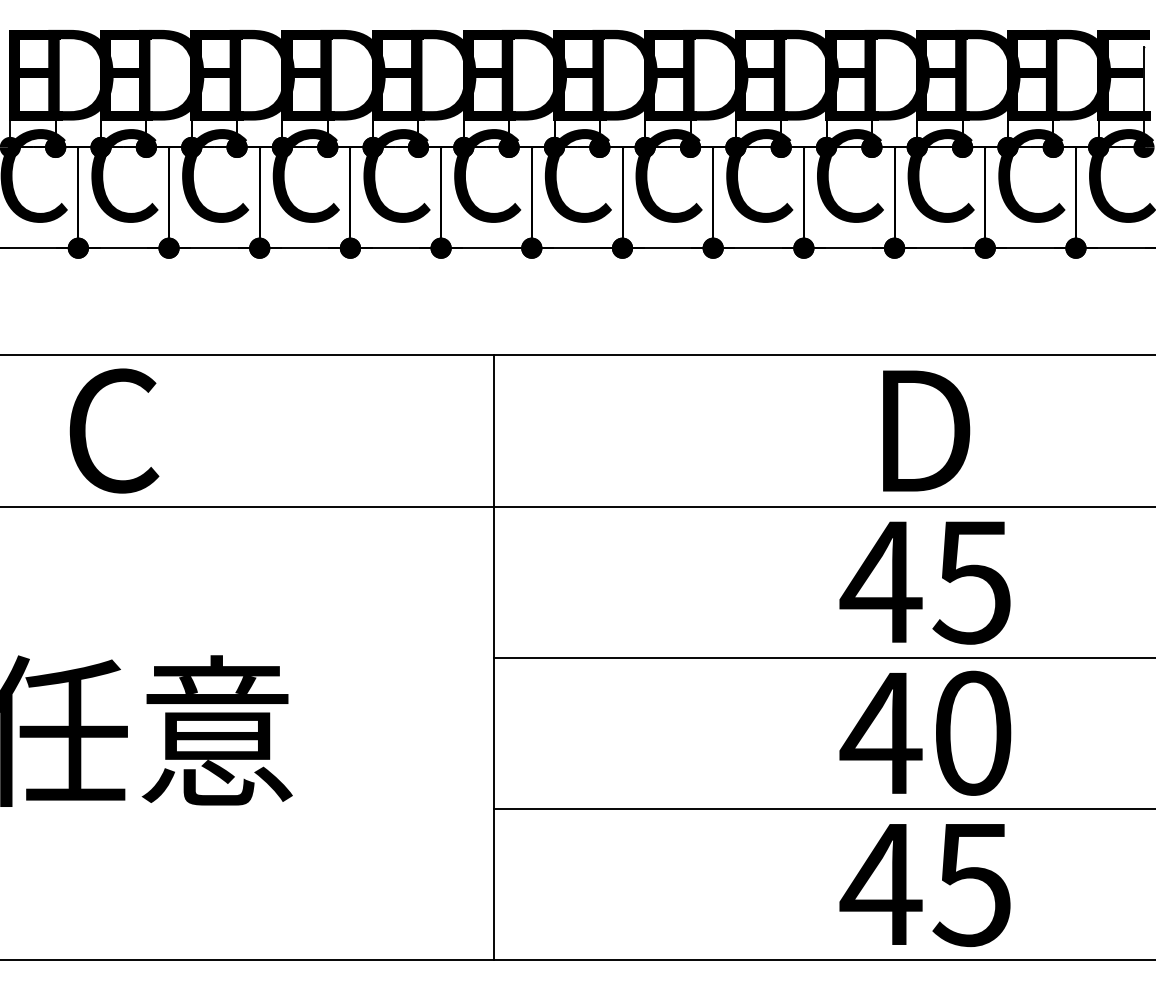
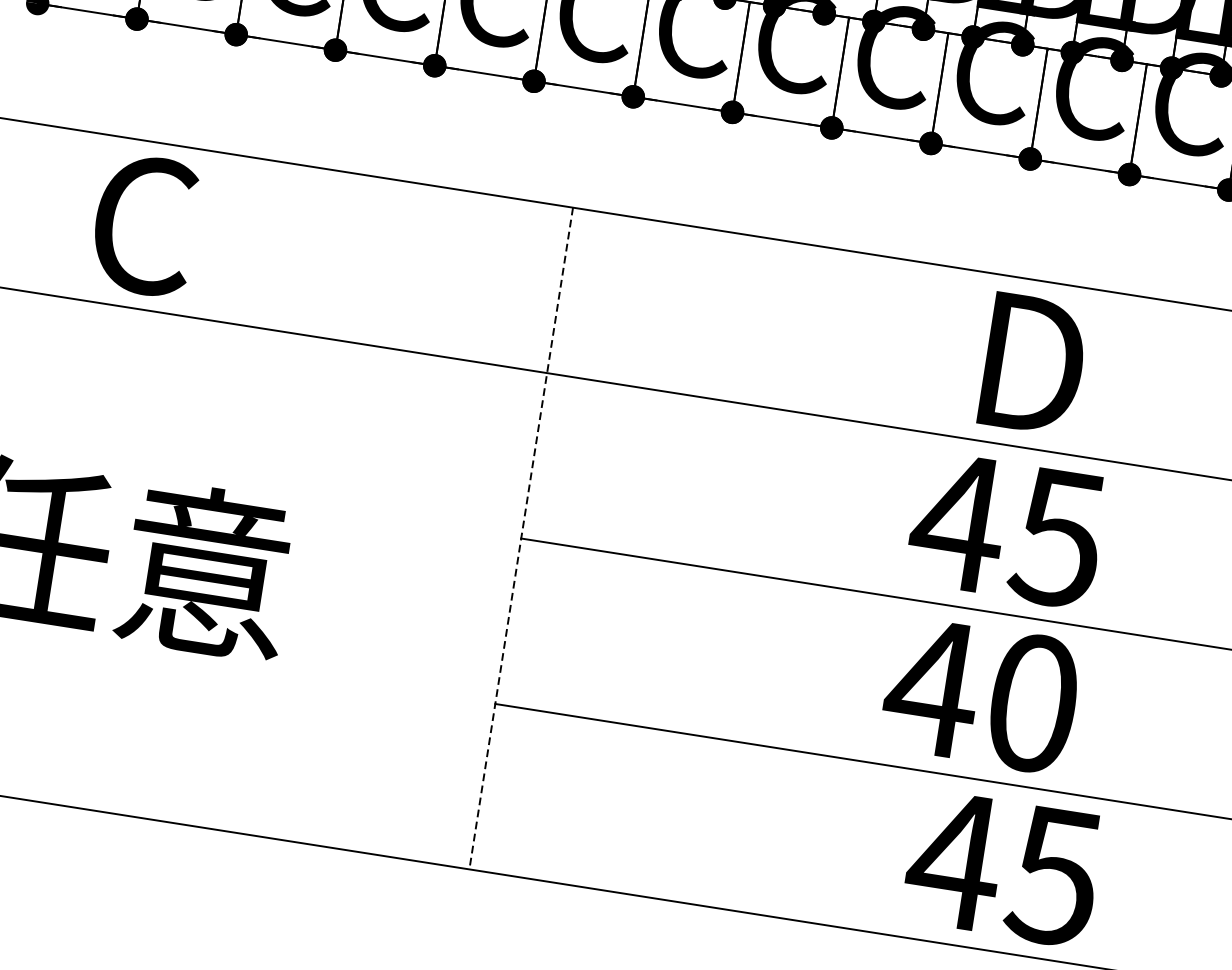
line: (493, 658) -> (521, 539), solid -> dashed
text: (924, 885) -> (1001, 869), moved

